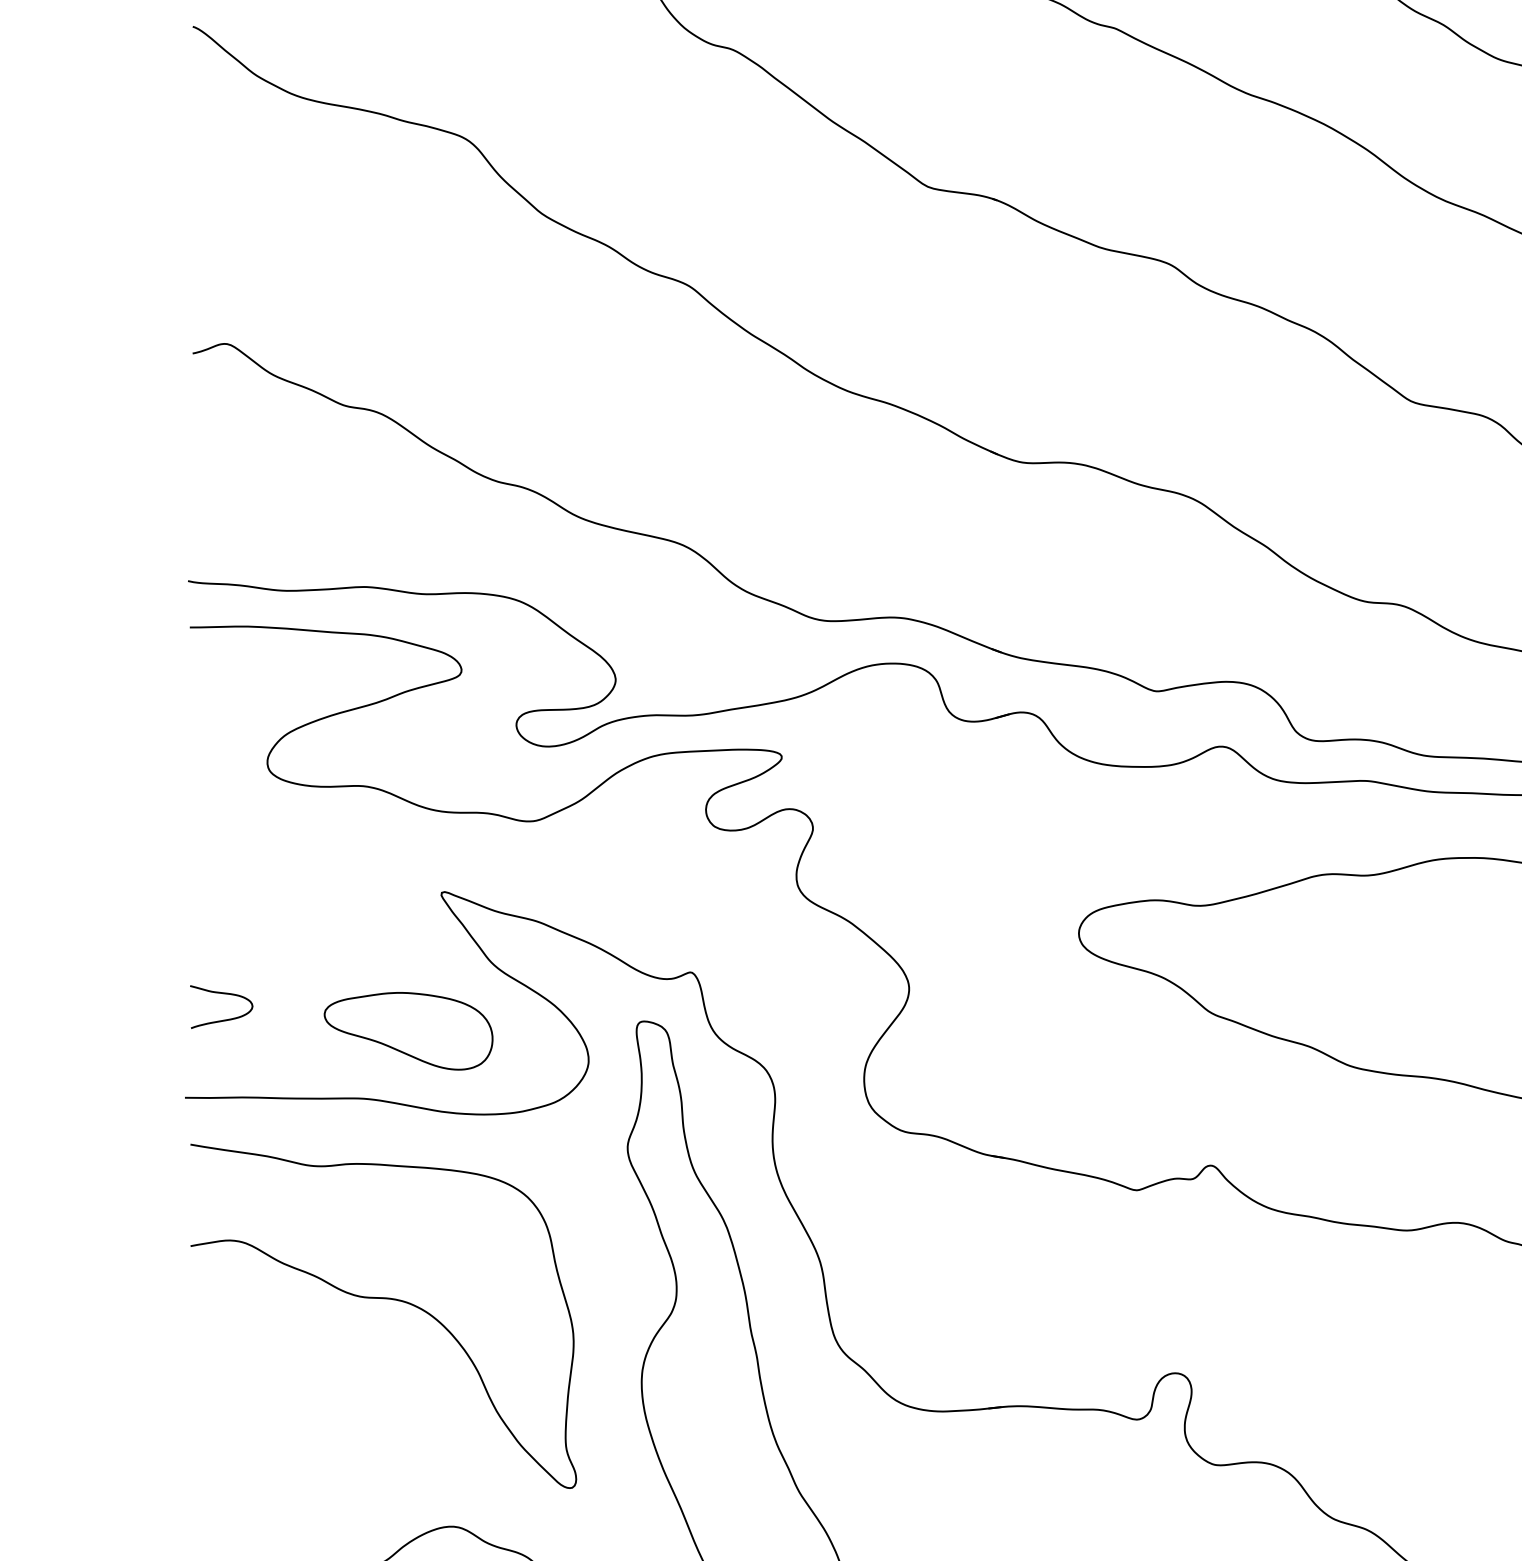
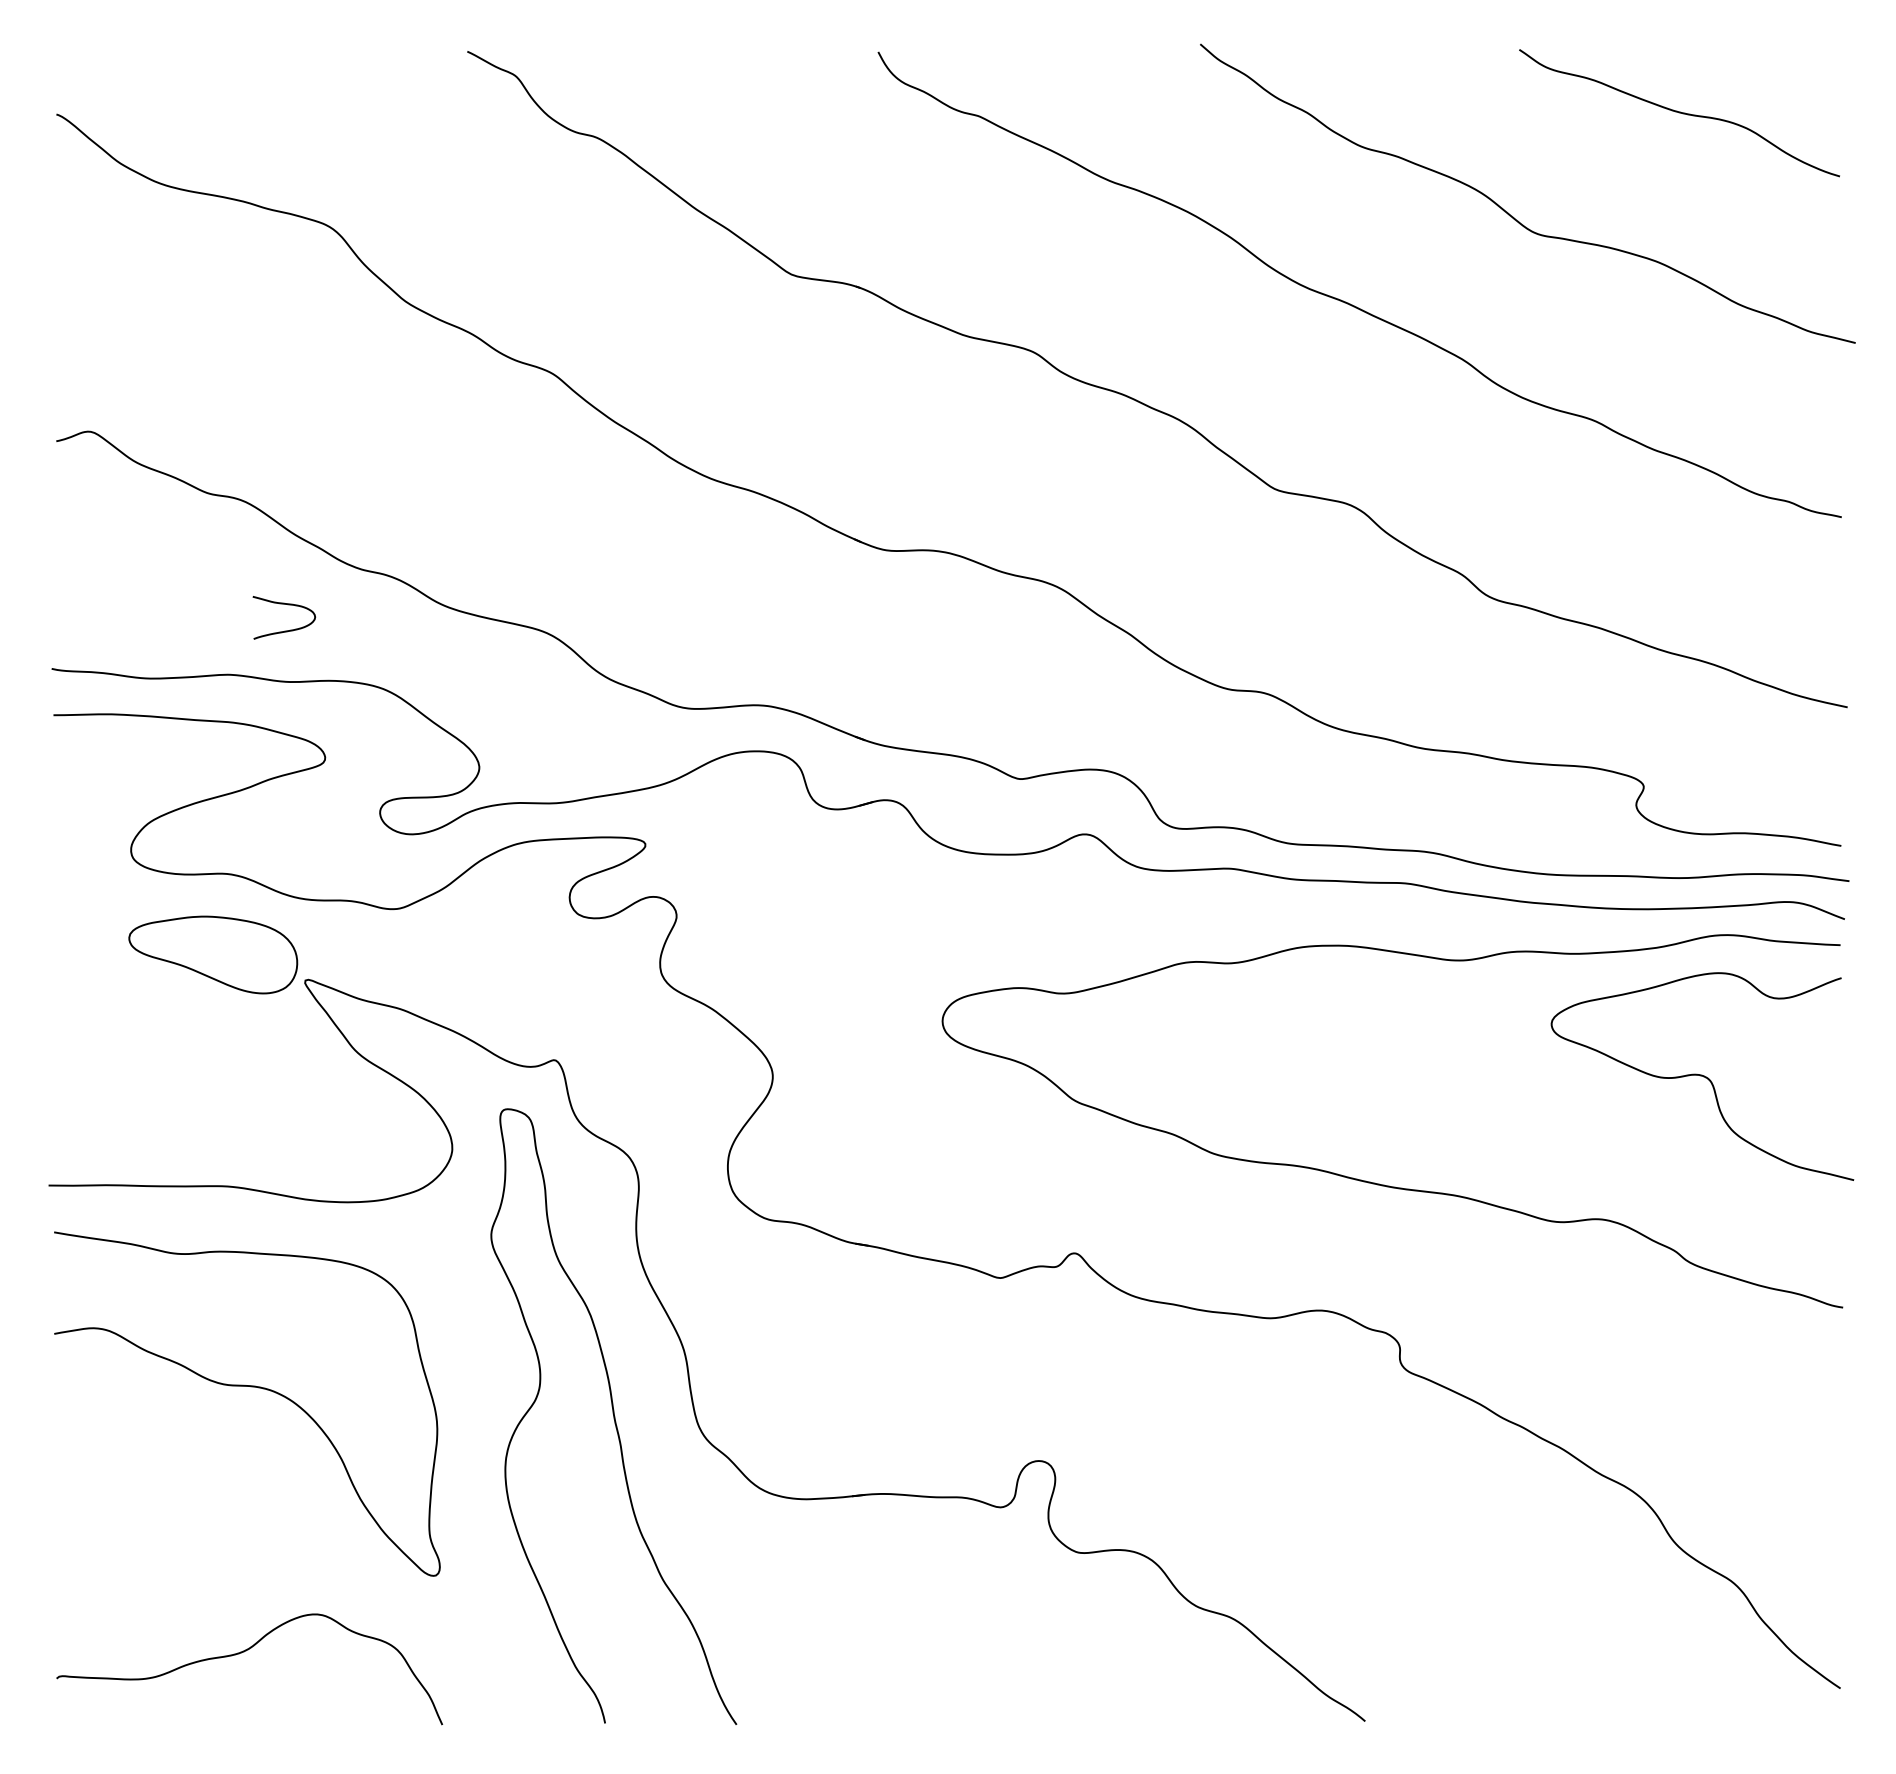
curve: (224, 994) -> (287, 605), moved
part: (408, 1030) -> (213, 954), moved

